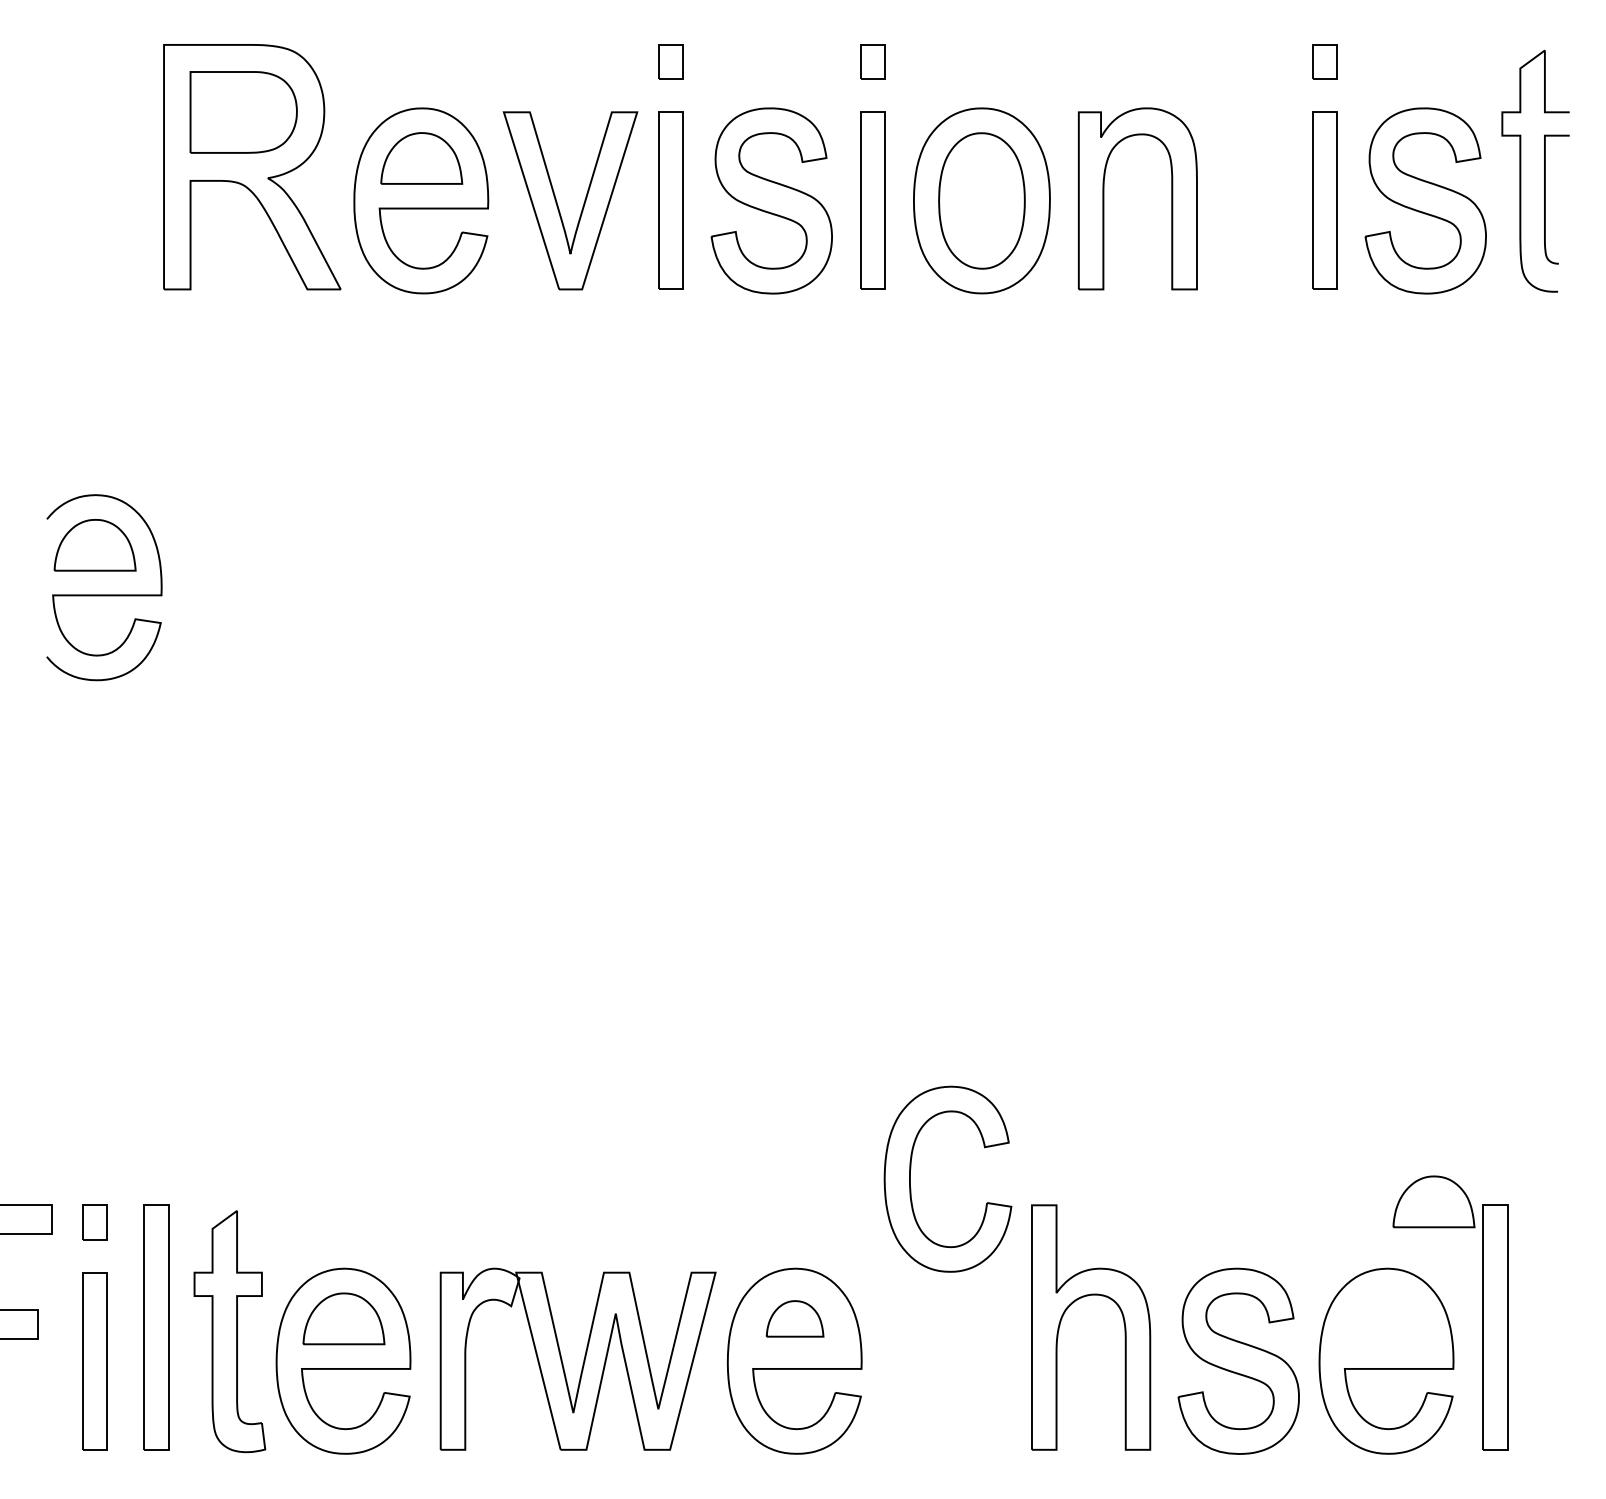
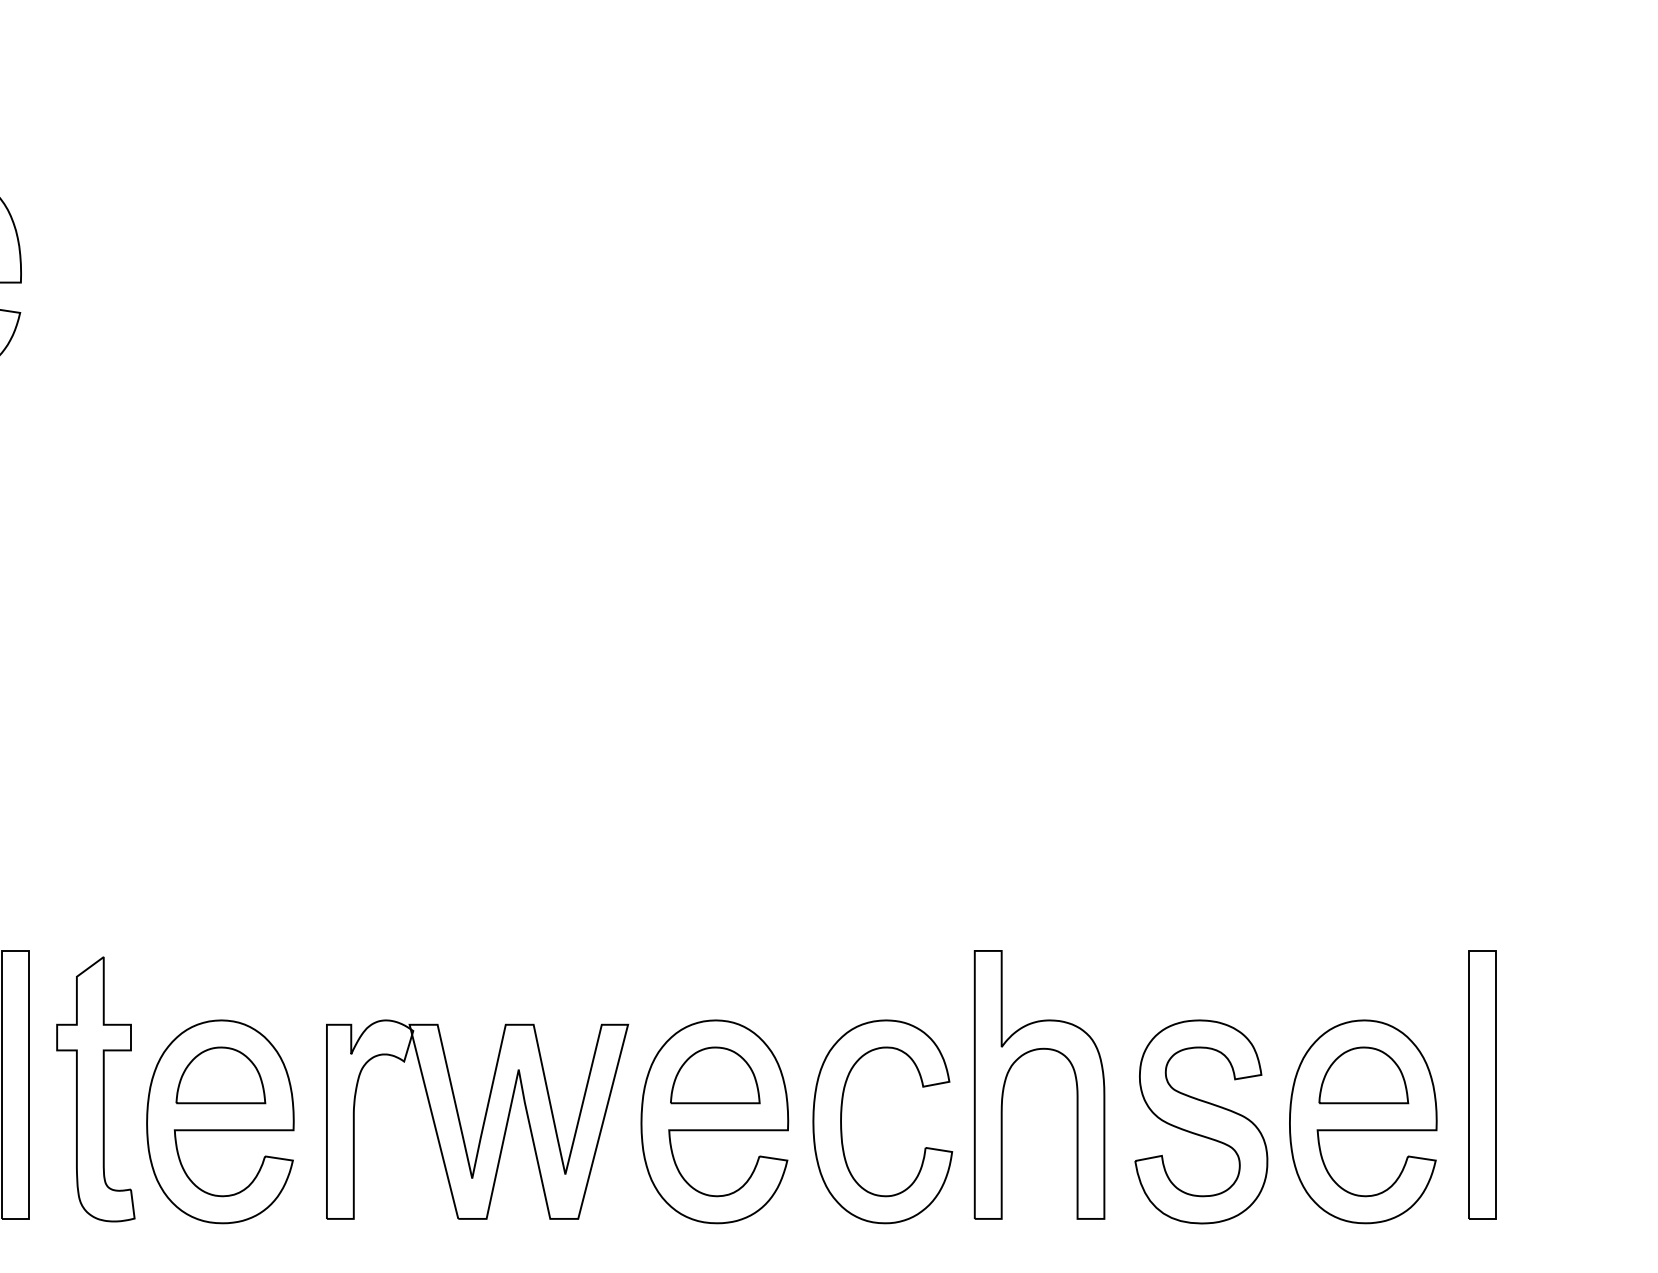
part: (910, 1178) -> (841, 1121), moved
part: (1433, 1201) -> (1363, 1074), moved
part: (794, 1318) -> (714, 1074), size x1.43

